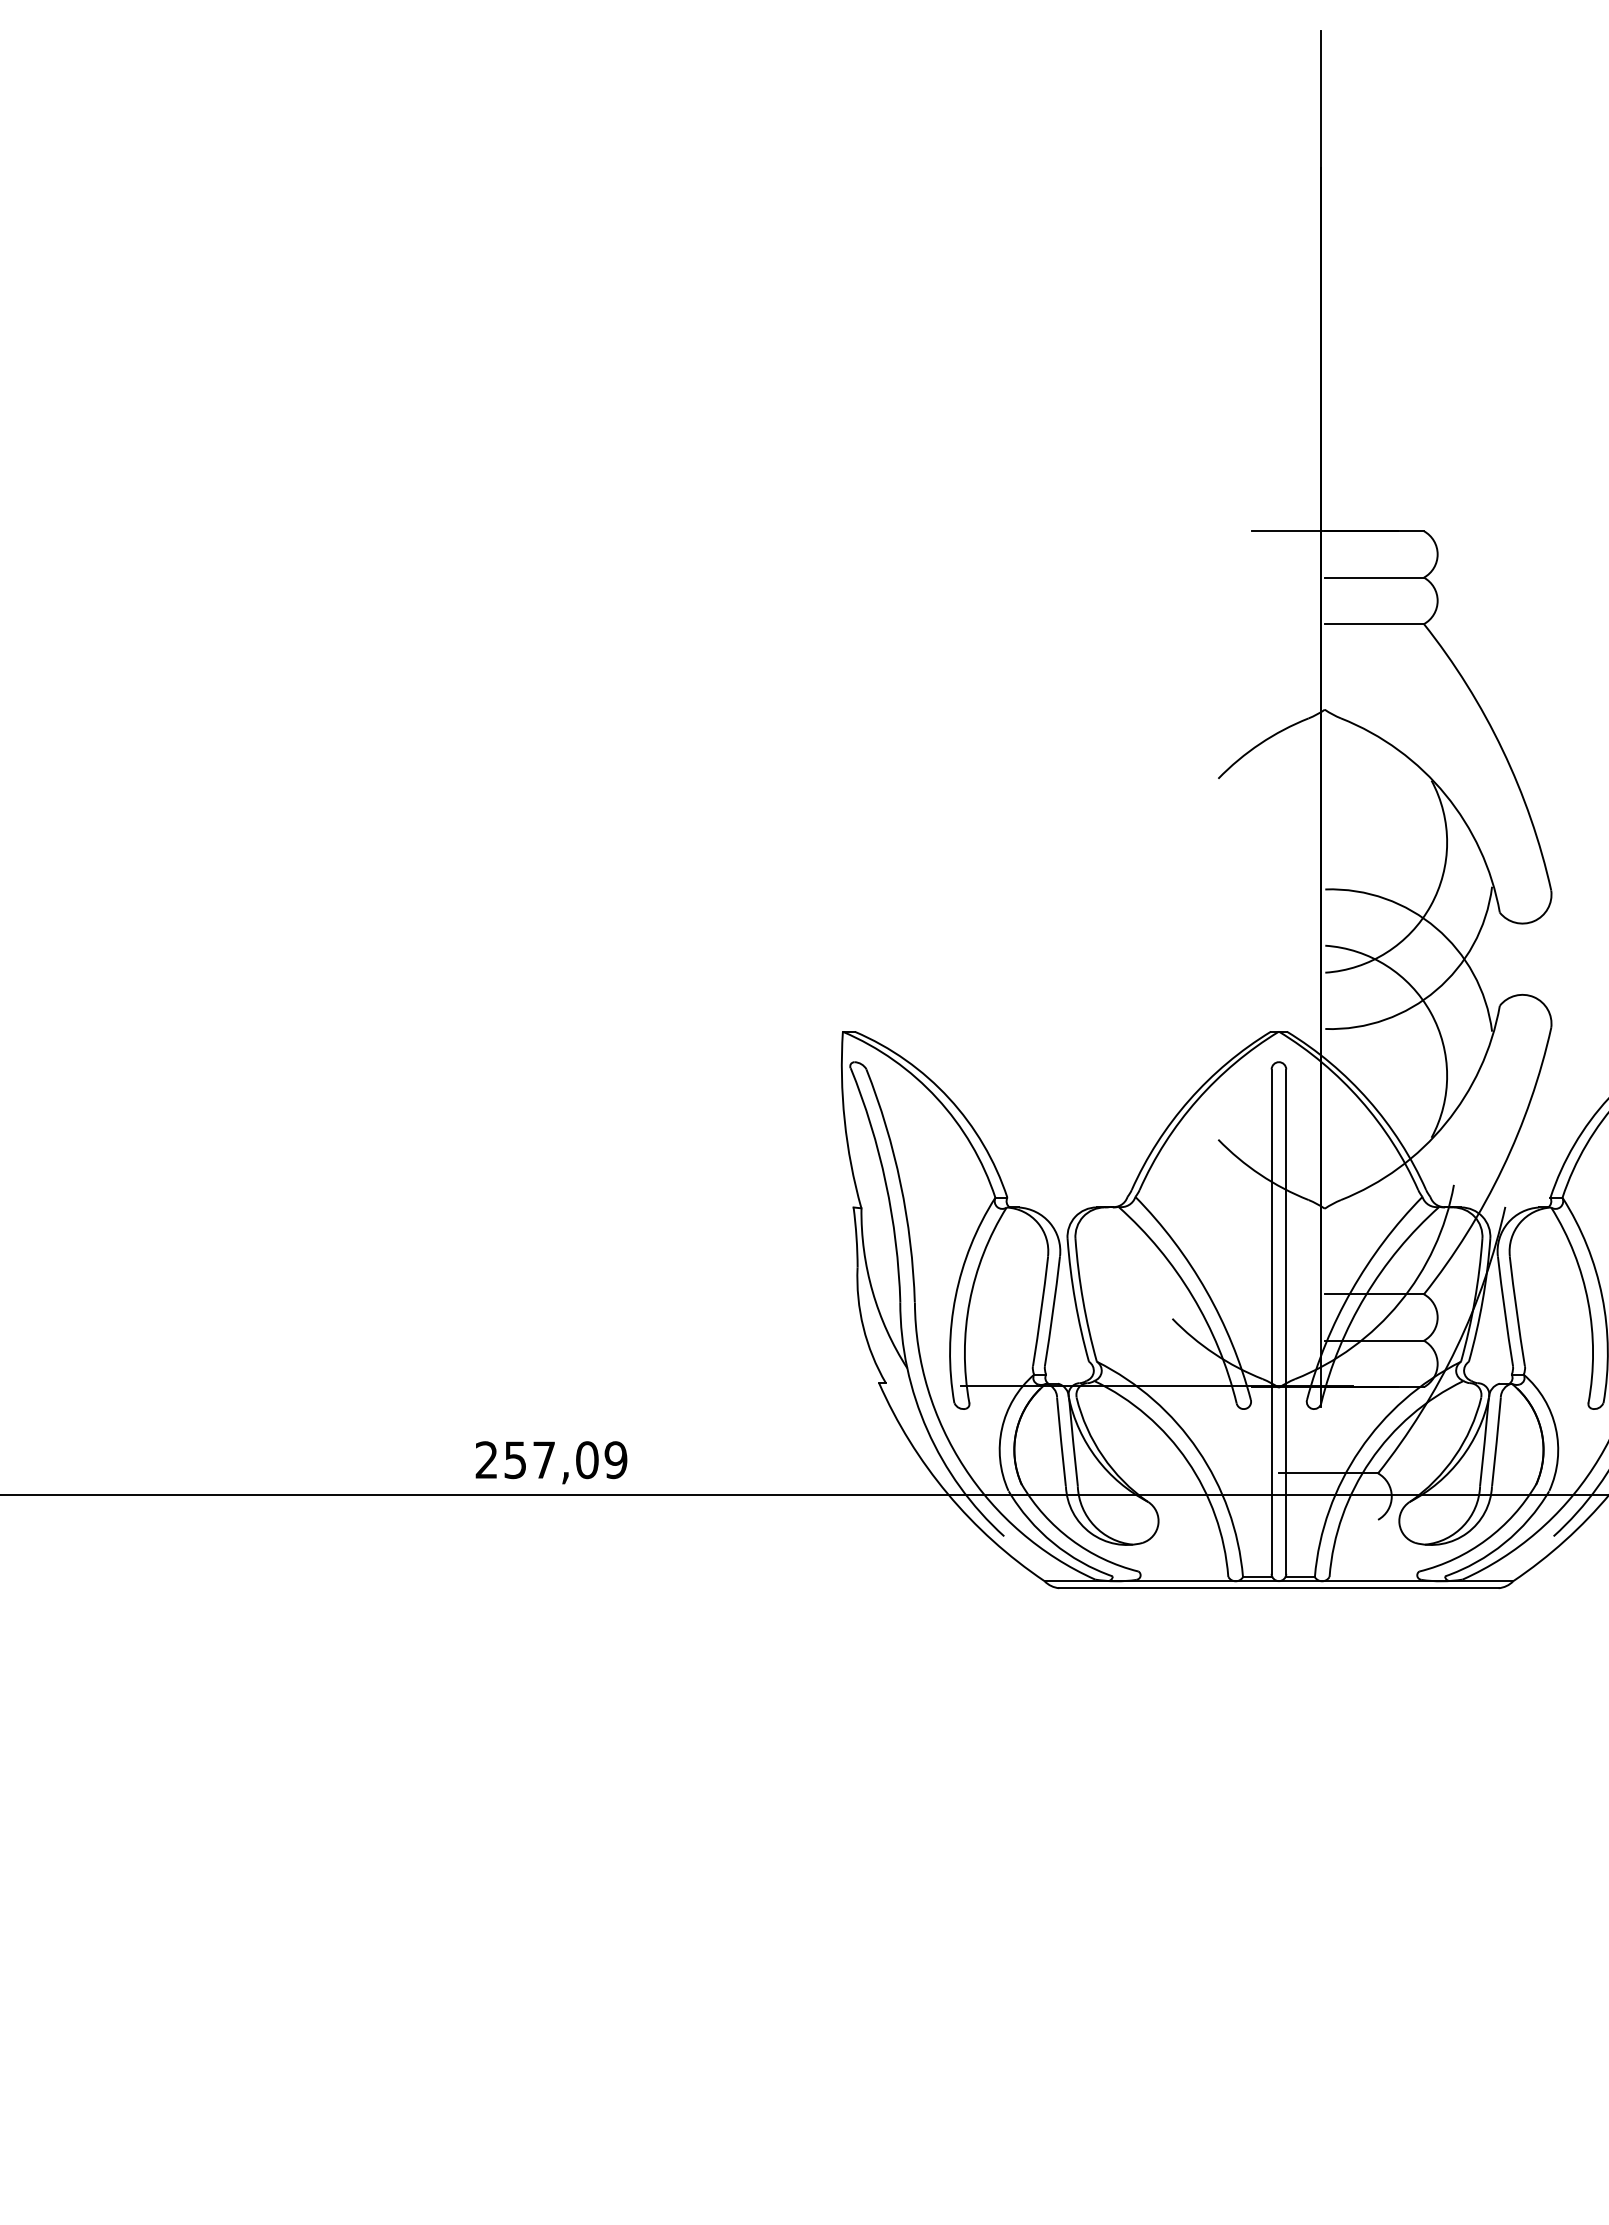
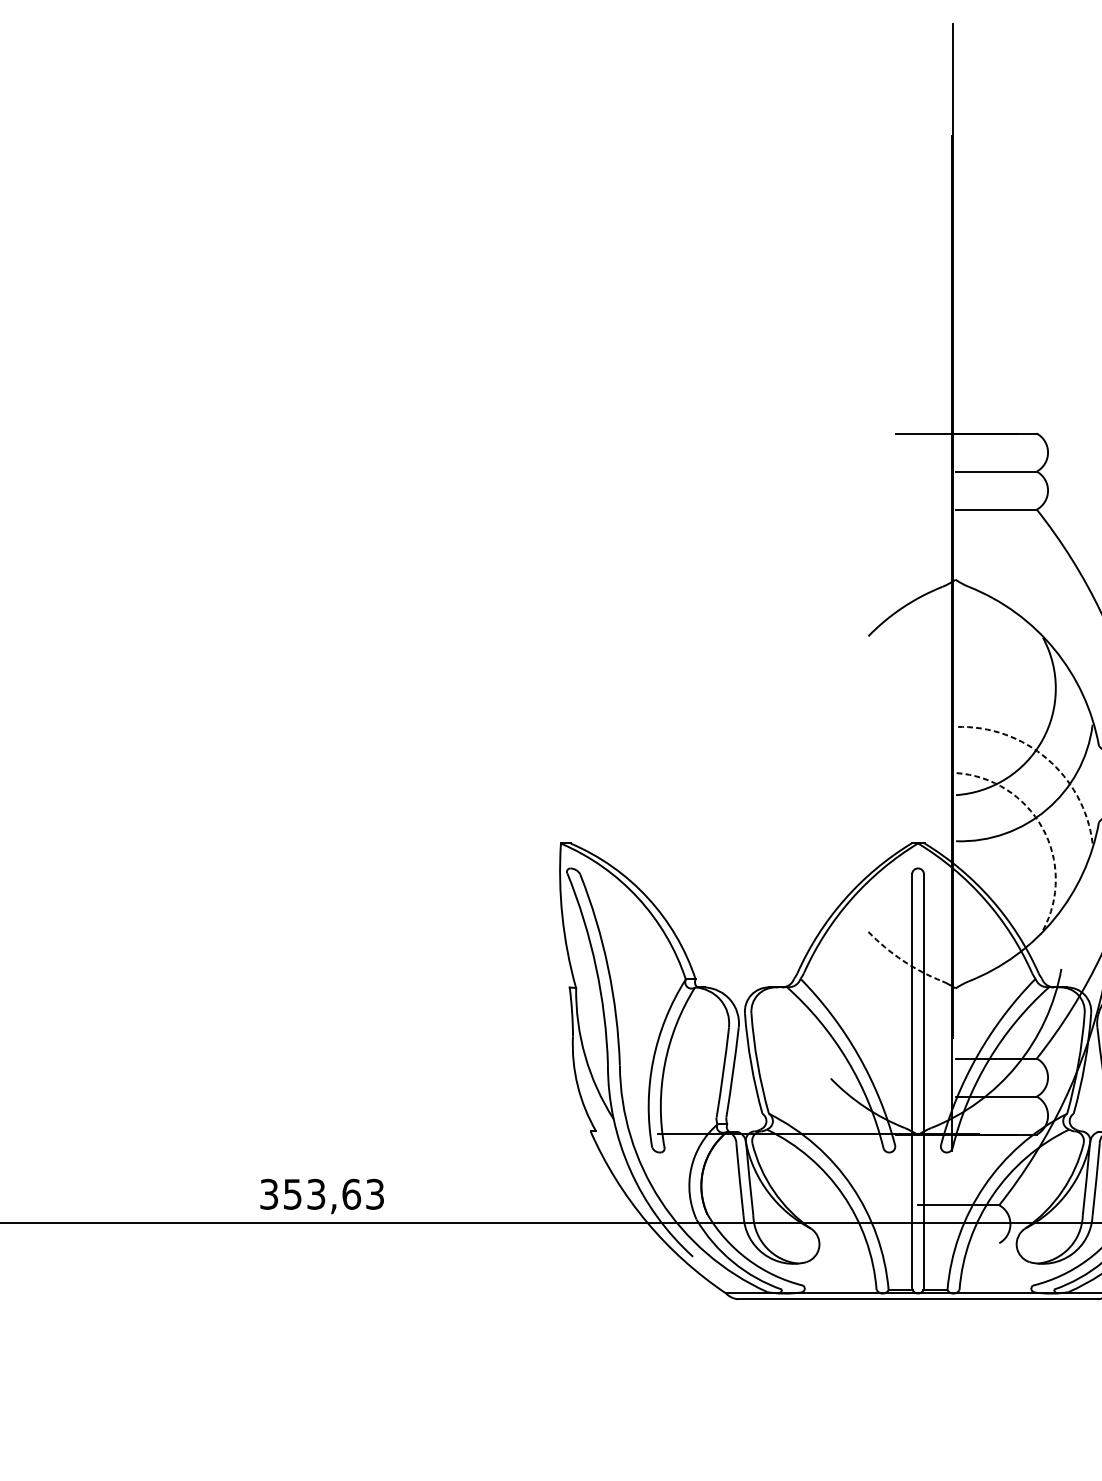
arc: (1436, 928) -> (1047, 758), solid -> dashed
arc: (1430, 1012) -> (1042, 827), solid -> dashed
arc: (1260, 1174) -> (902, 960), solid -> dashed
text: (551, 1460) -> (322, 1194), 257,09 -> 353,63

